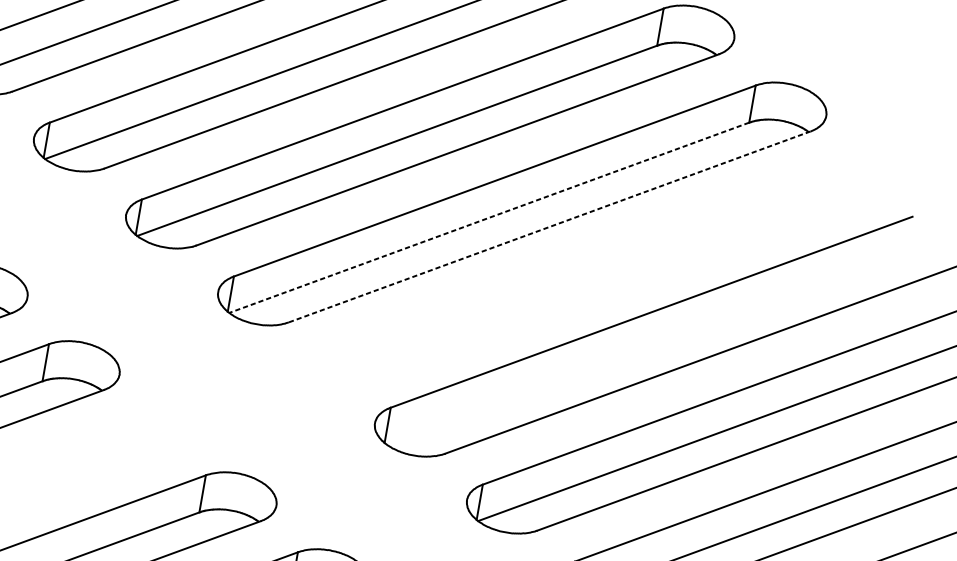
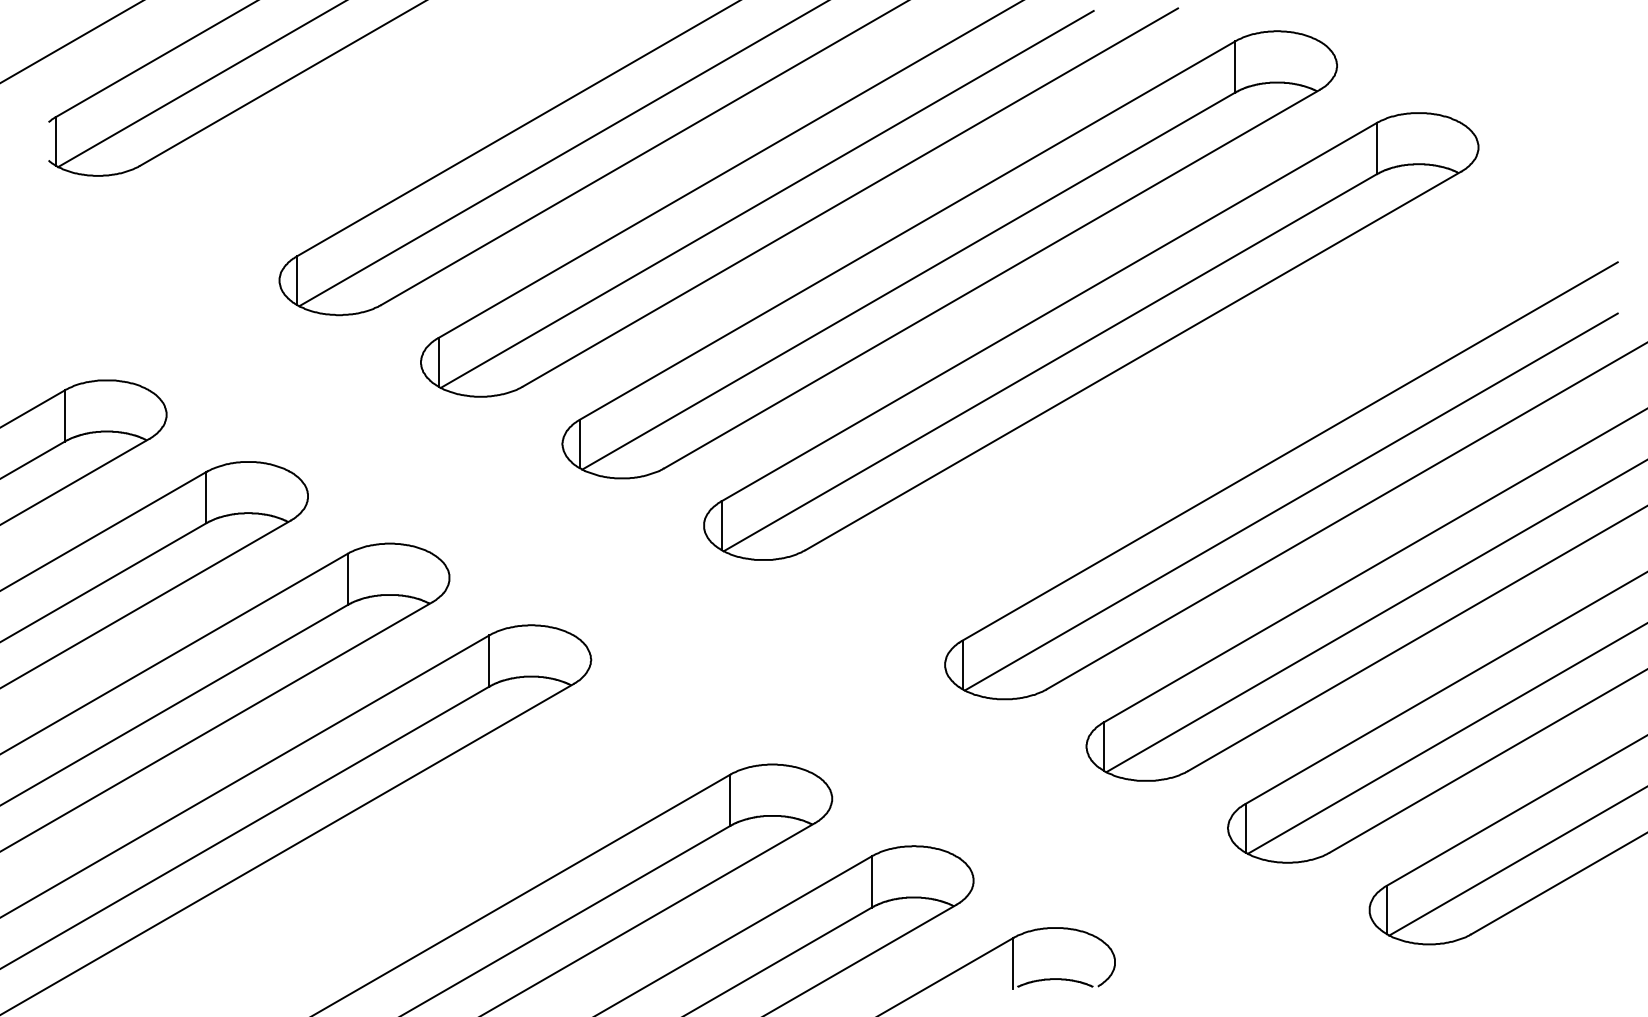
line: (489, 217) -> (1050, 362), dashed -> solid
line: (548, 227) -> (1132, 361), dashed -> solid
line: (645, 348) -> (1290, 501), added

